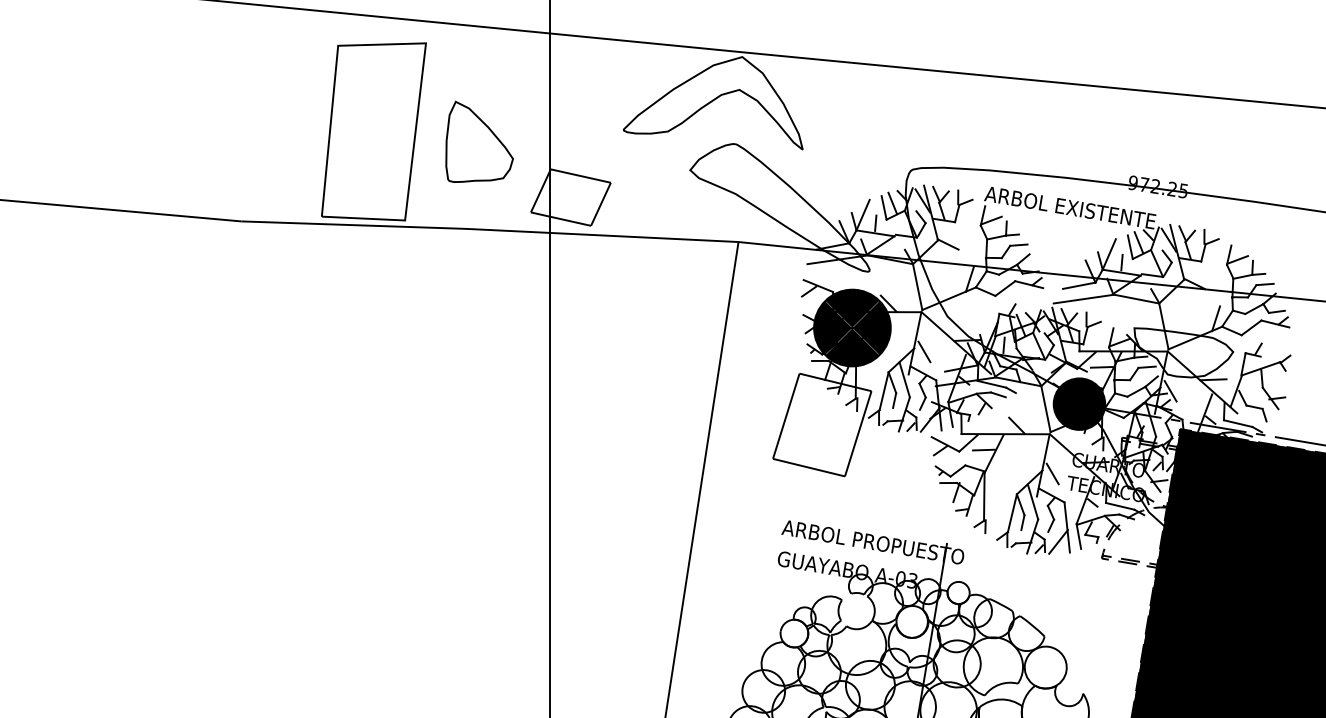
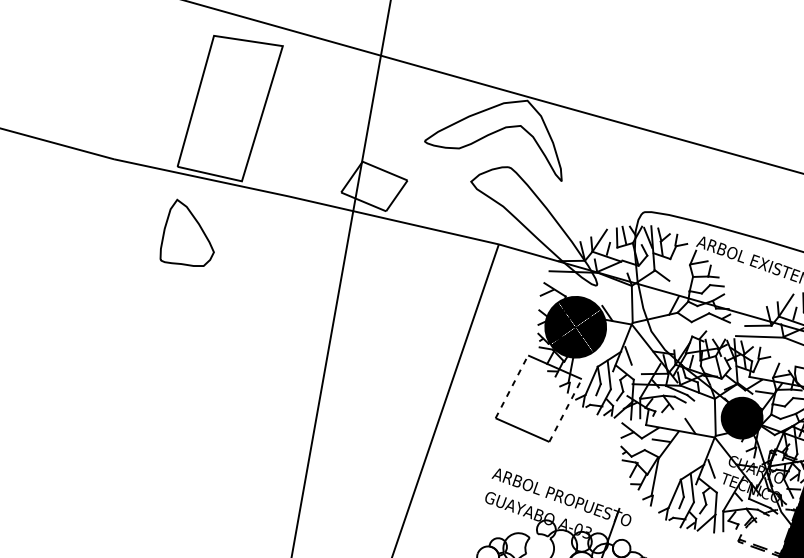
part: (479, 141) -> (190, 234), moved
line: (786, 416) -> (512, 387), solid -> dashed
line: (858, 433) -> (565, 410), solid -> dashed

